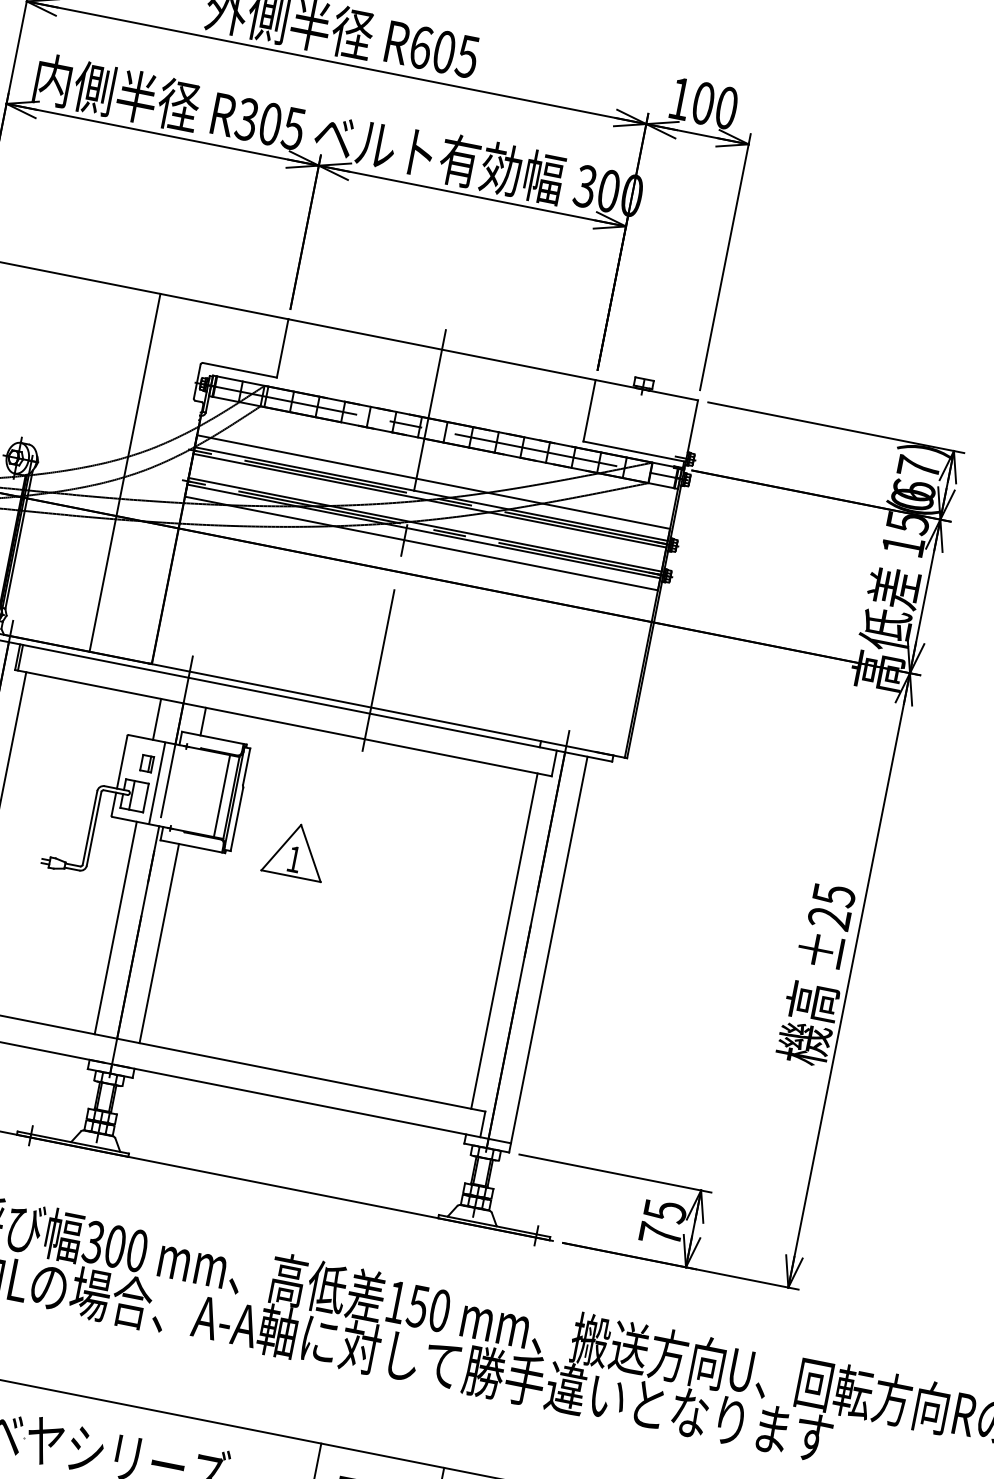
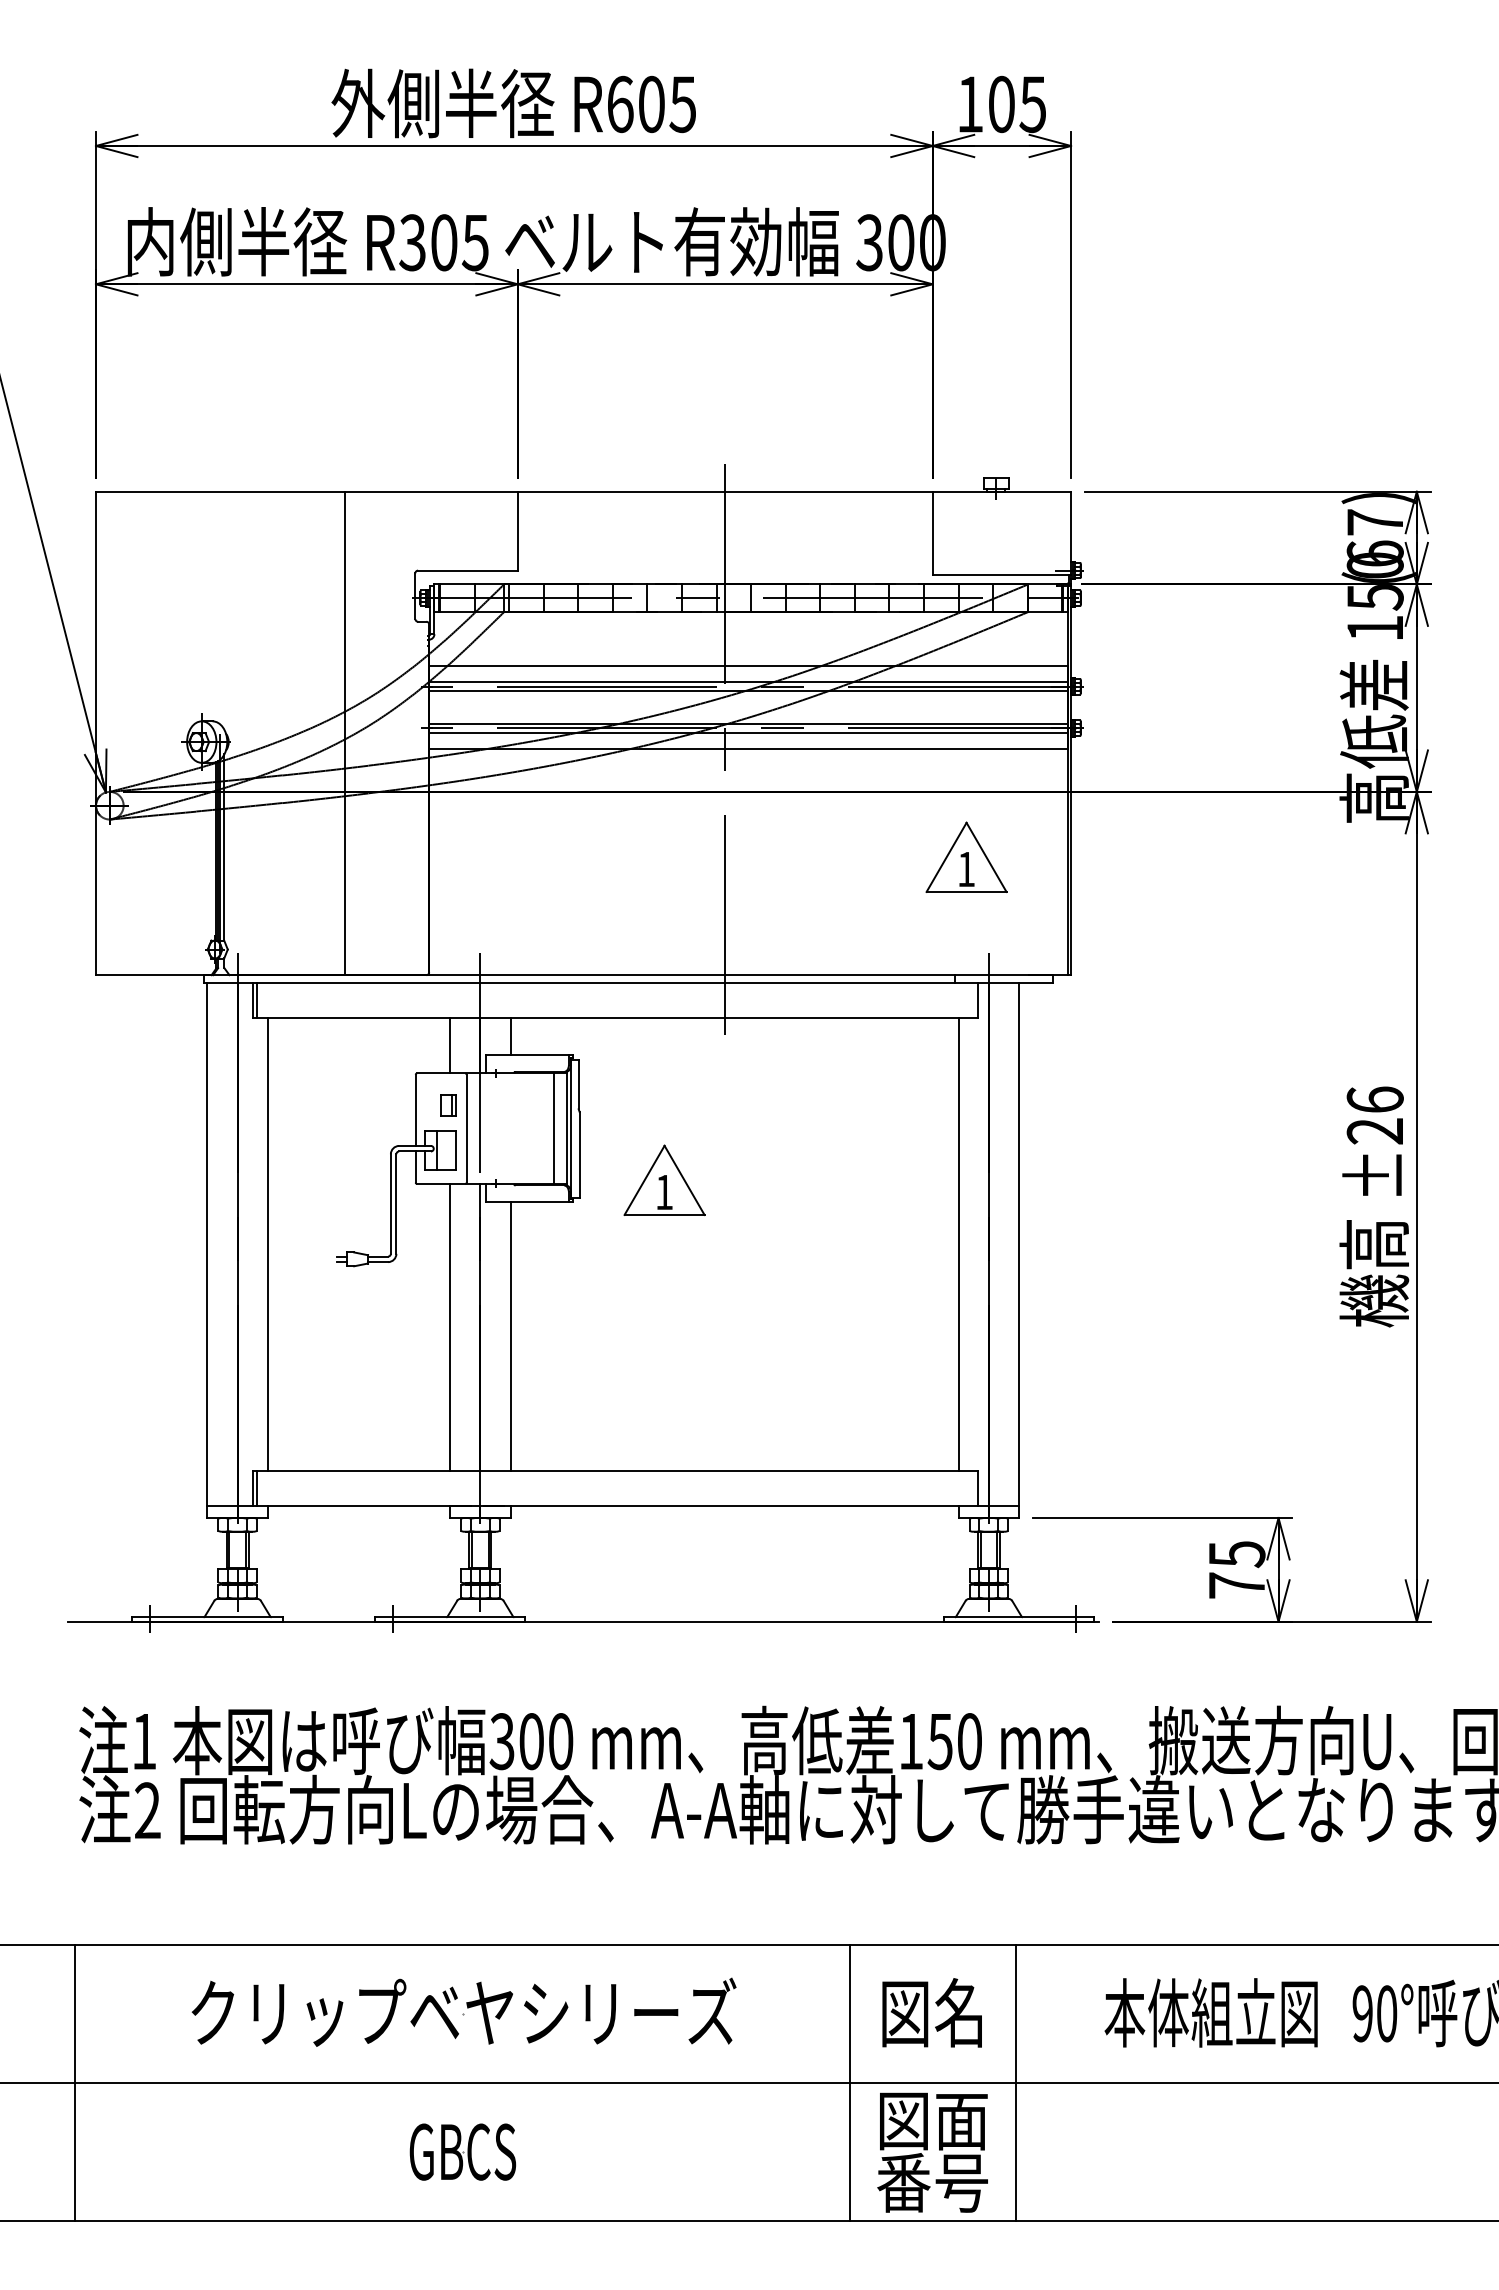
text: (726, 107) -> (1032, 103), 100 -> 105
part: (567, 655) -> (966, 856), added
text: (833, 894) -> (1374, 1099), ±25 -> ±26

